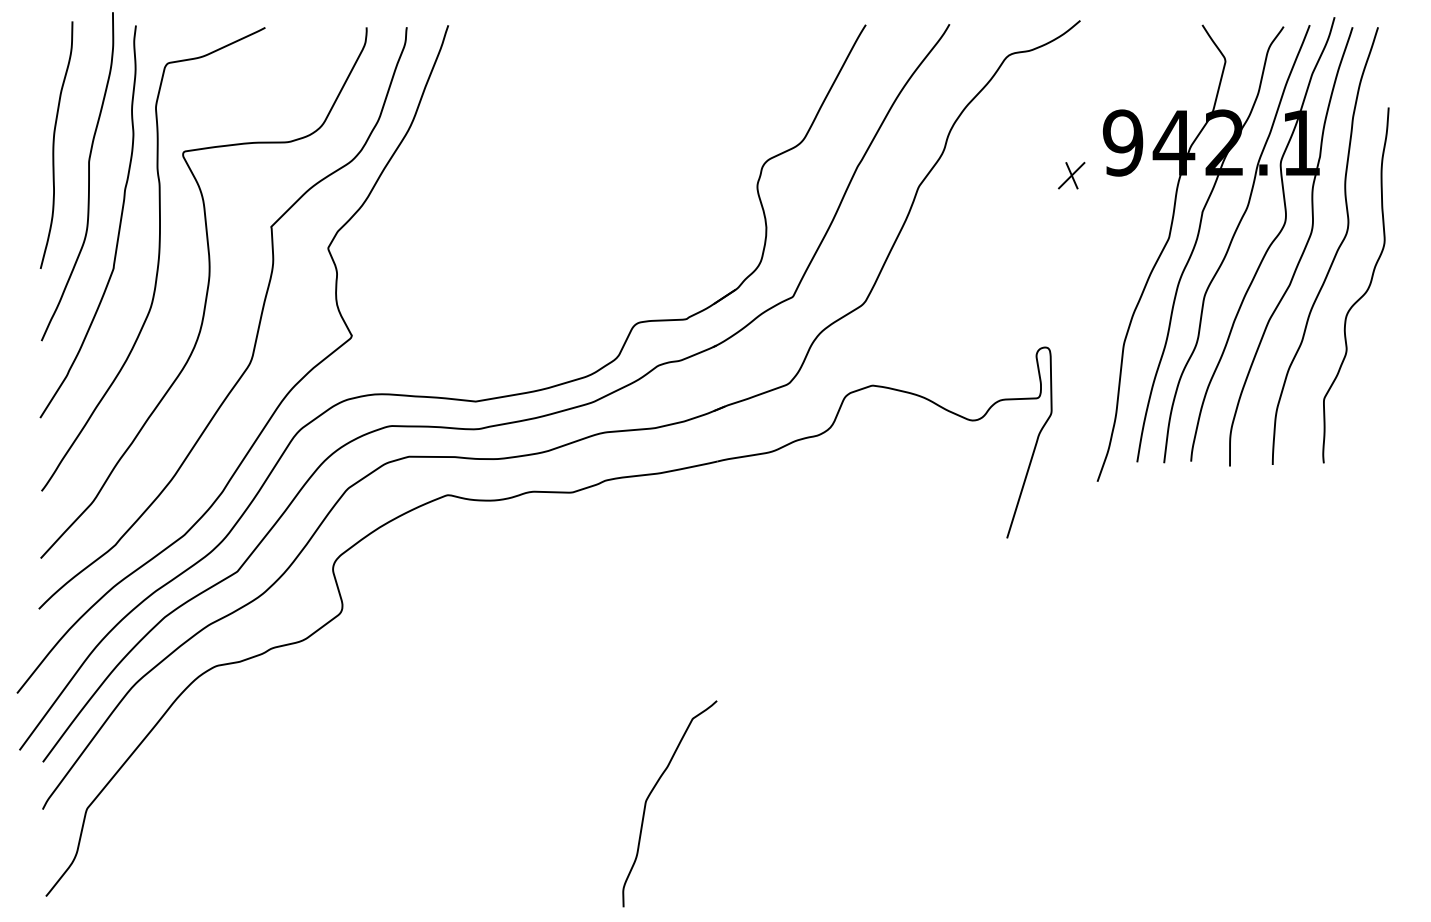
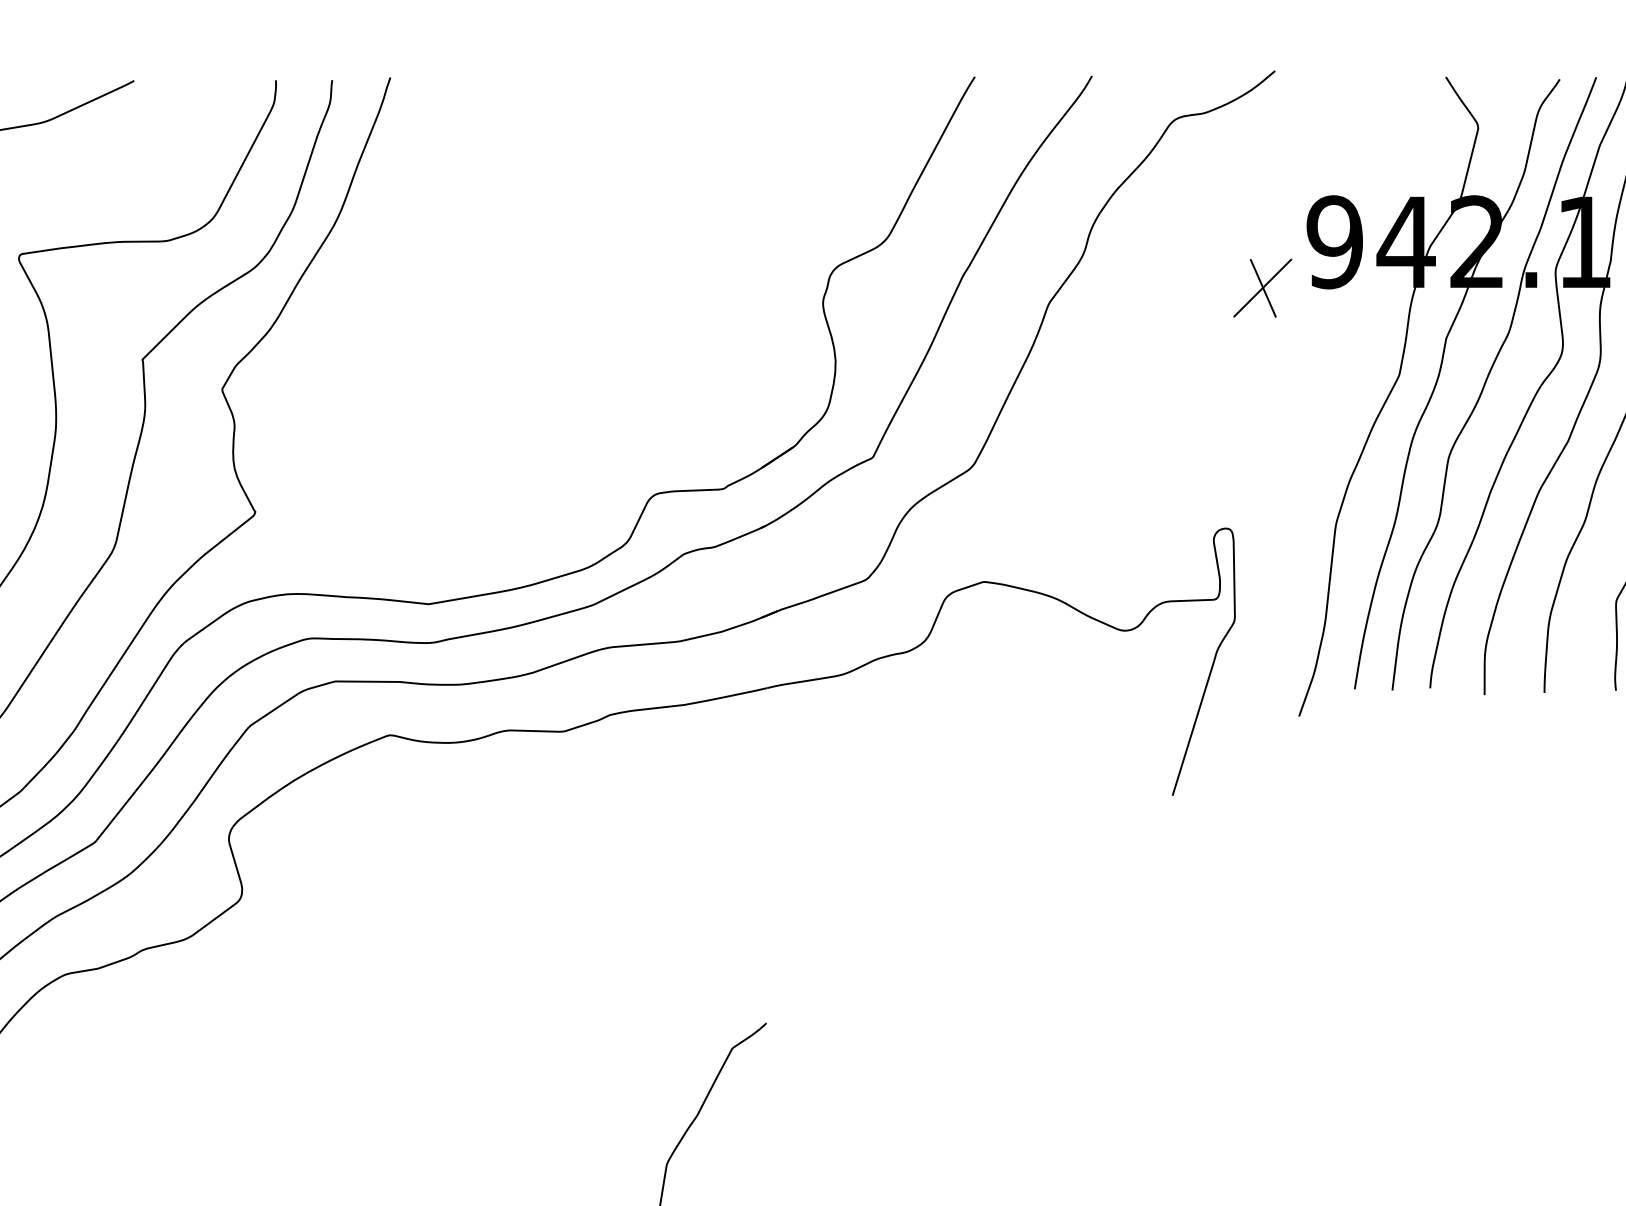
part: (1071, 175) -> (1262, 287), size x1.6

